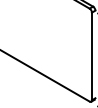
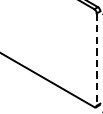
line: (91, 56) -> (96, 59), solid -> dashed

